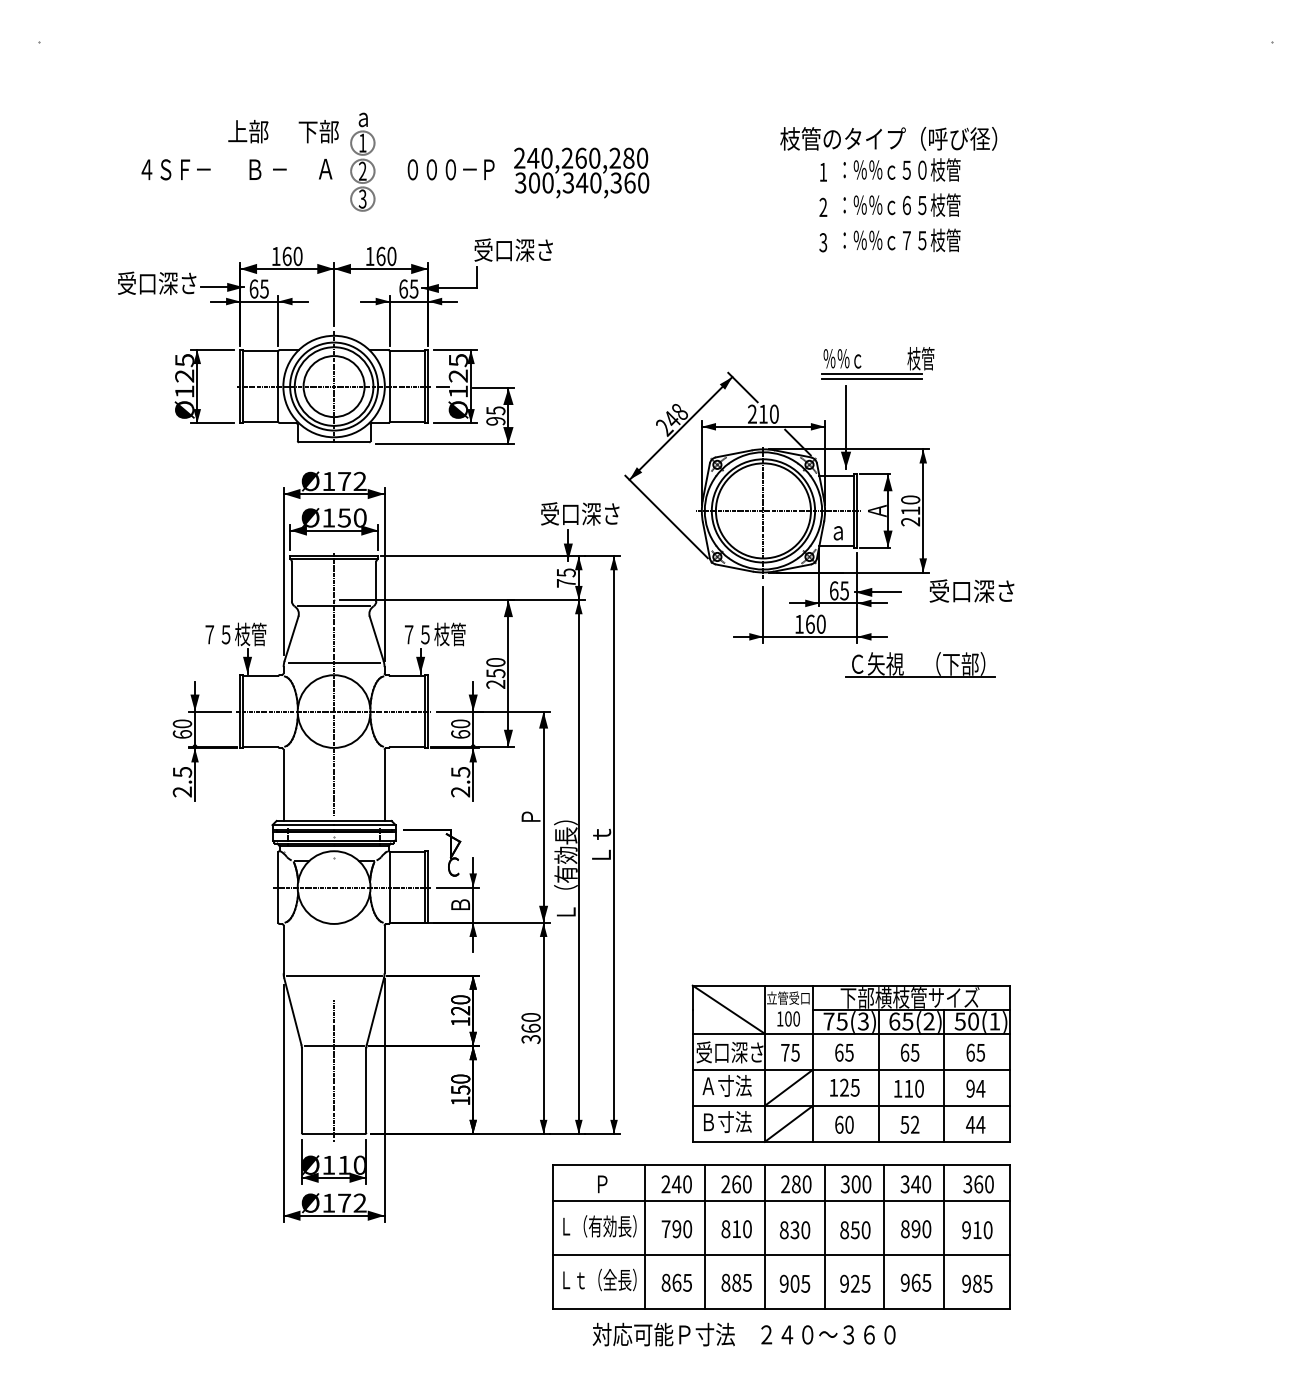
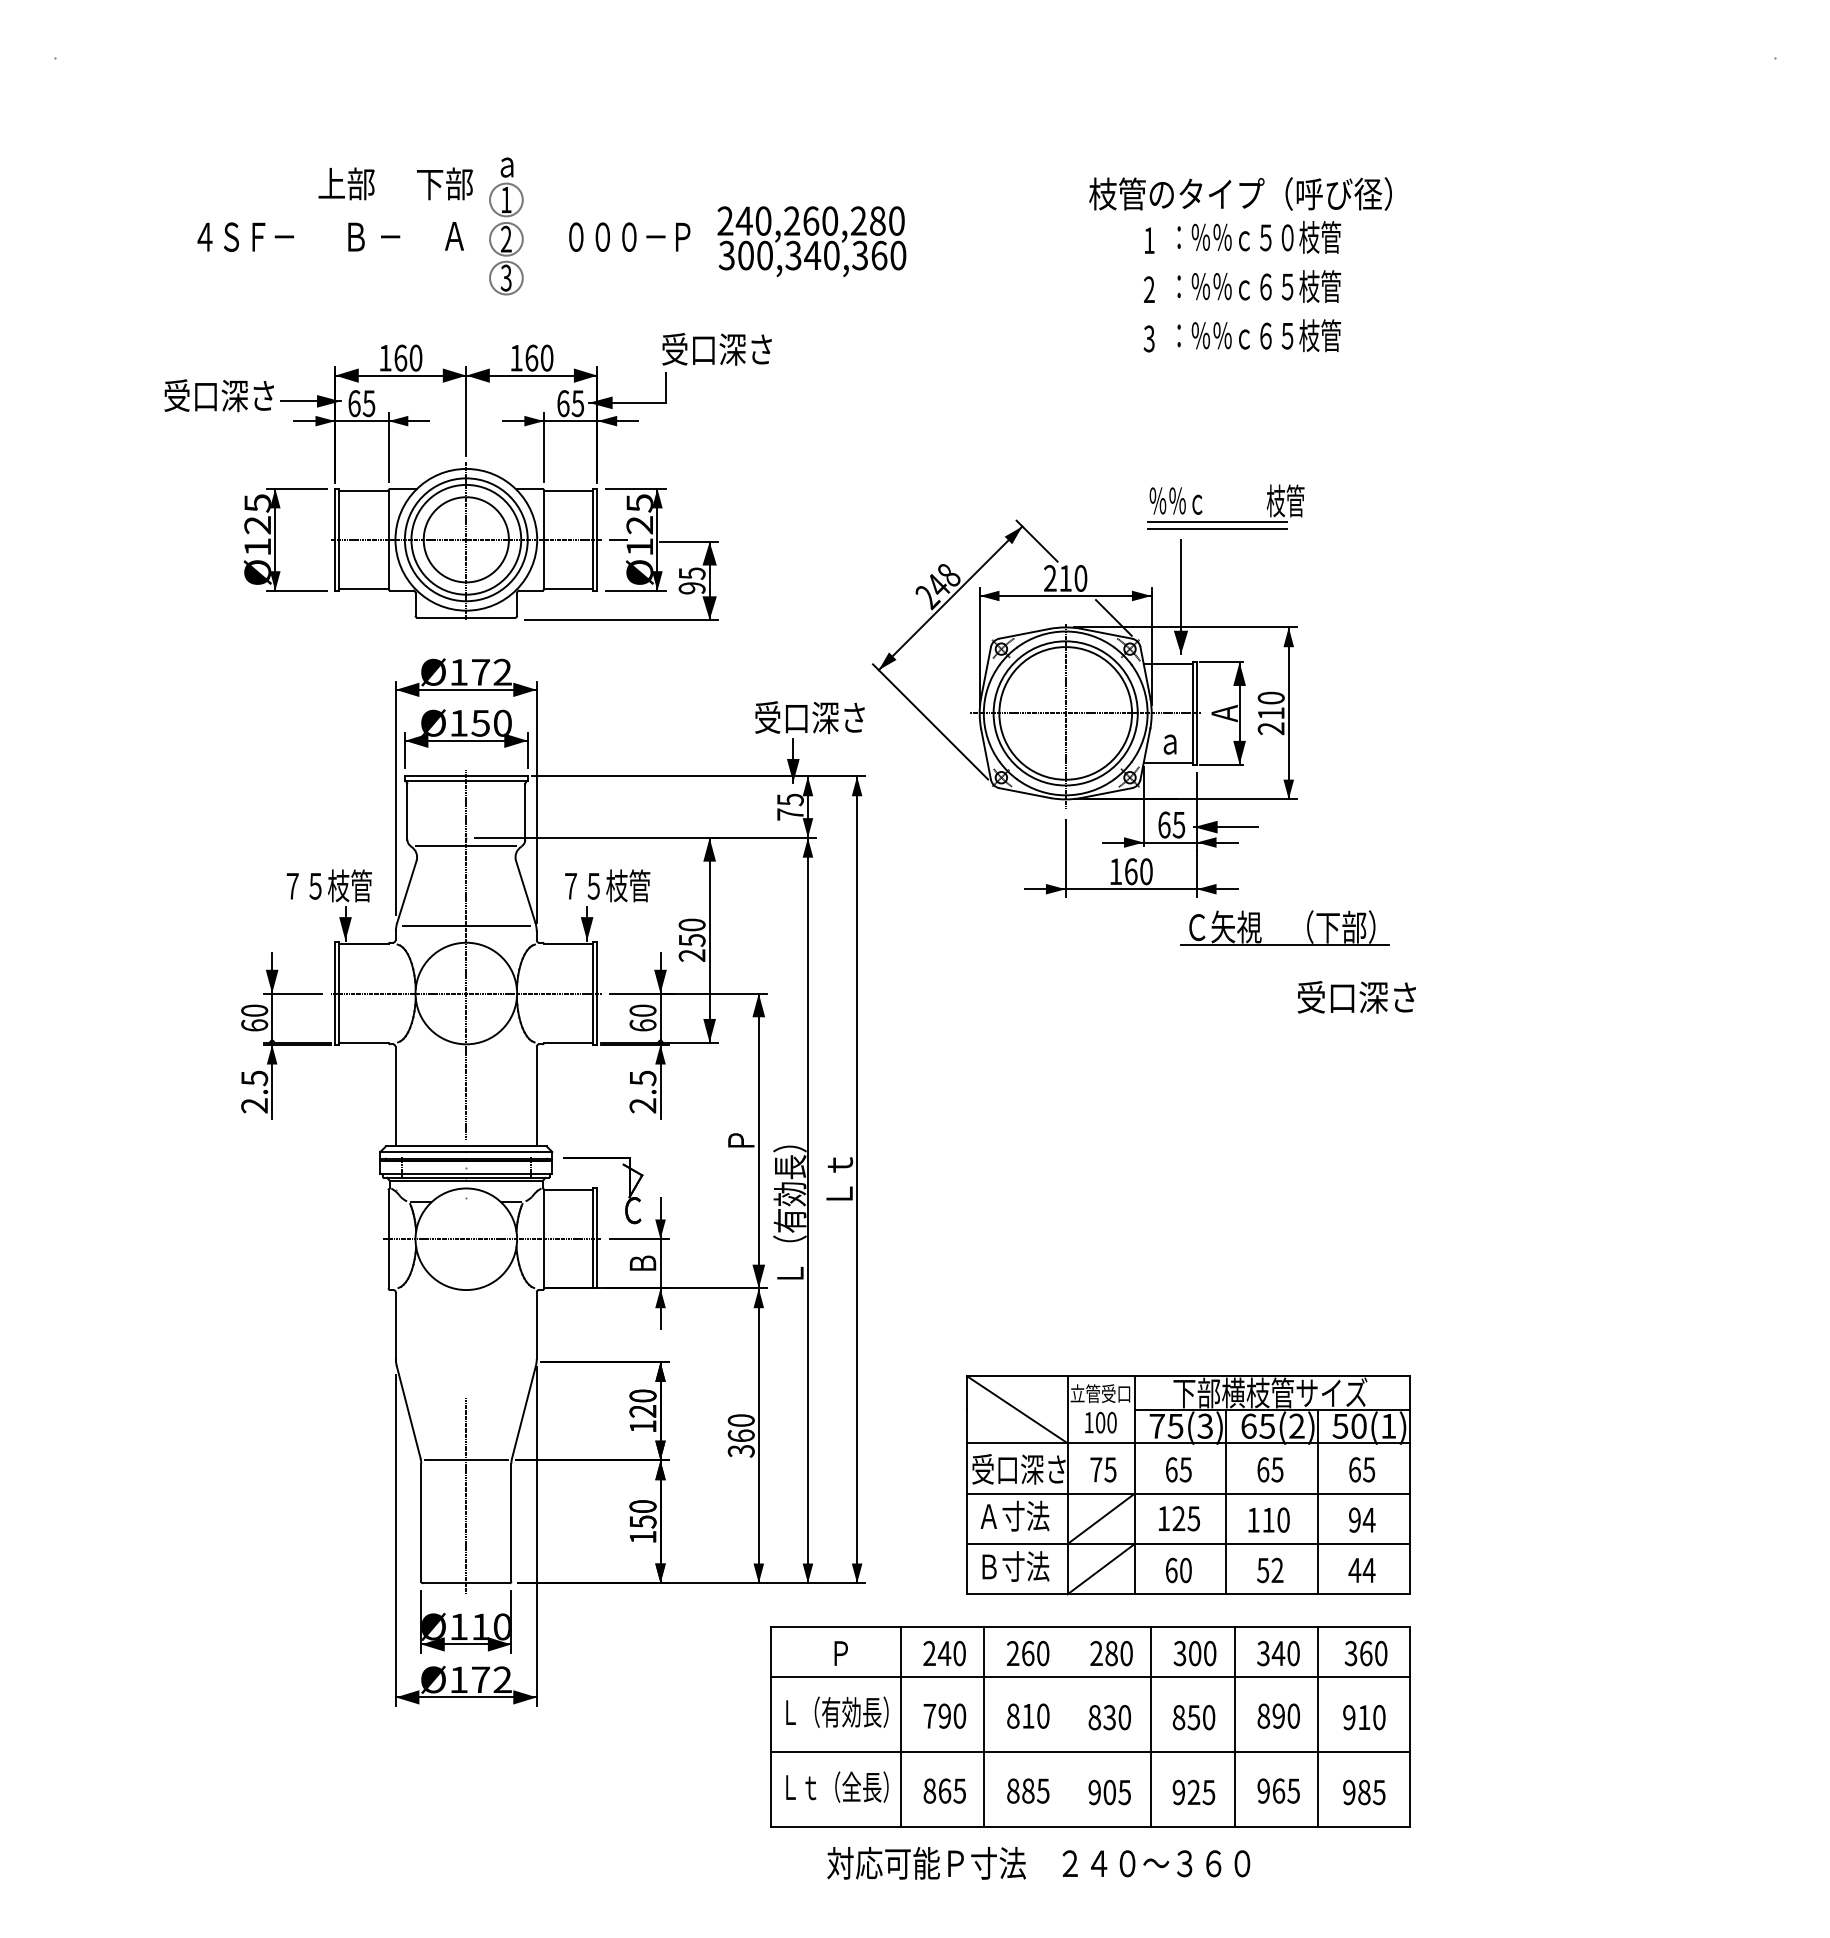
text: (906, 240) -> (1265, 335), ：％％ｃ７５枝管 -> ：％％ｃ６５枝管
text: (971, 591) -> (1356, 997), moved
line: (334, 975) -> (466, 1362), removed
line: (764, 1237) -> (1067, 1727), removed

